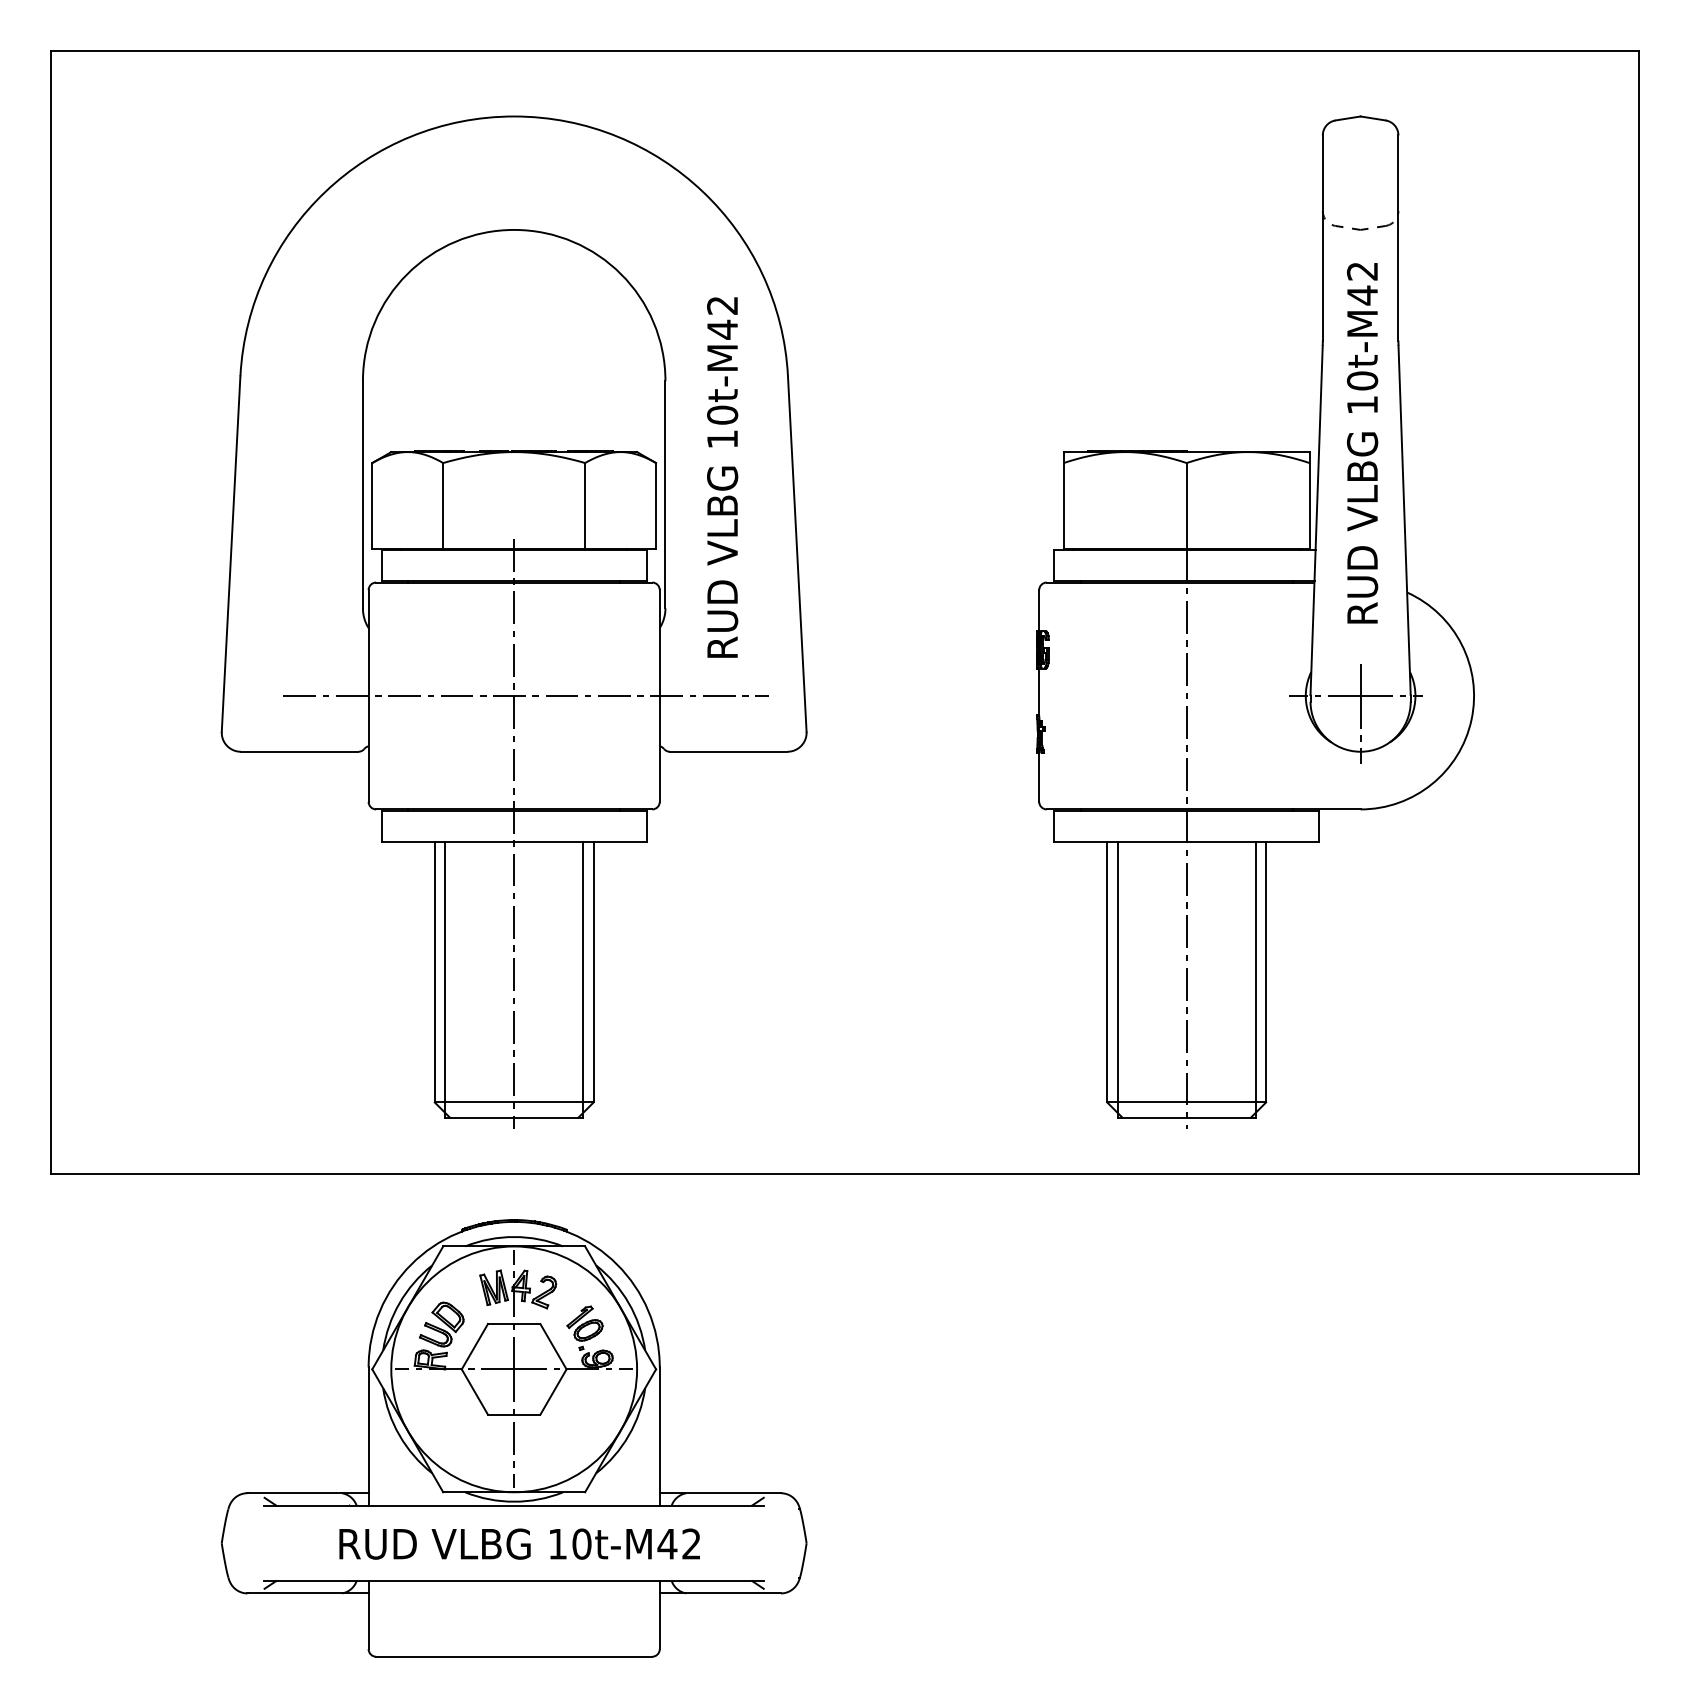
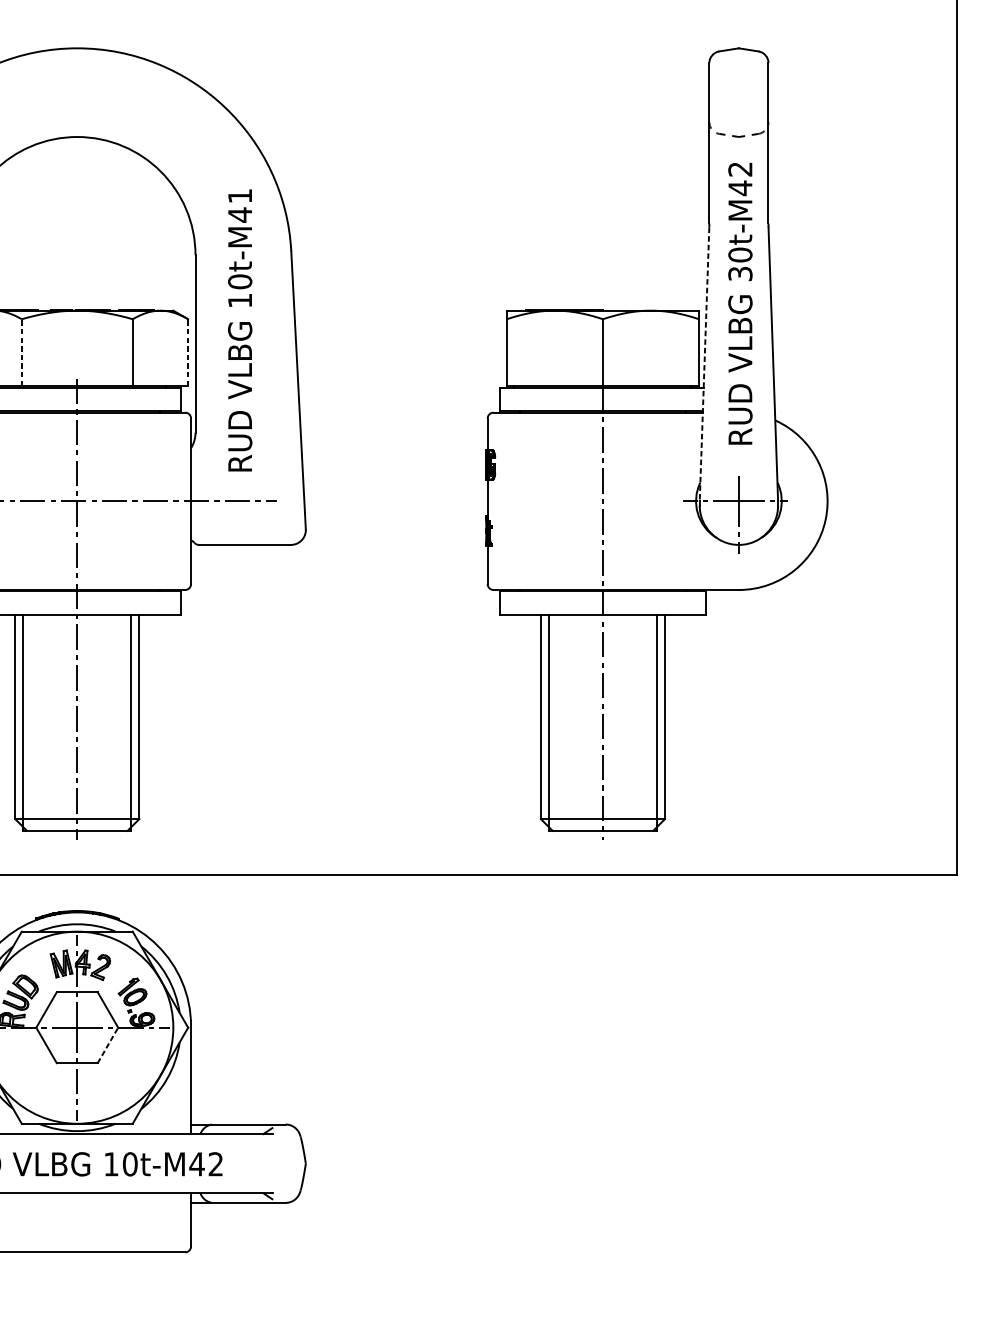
text: (722, 305) -> (240, 196), 10t-M42 -> 10t-M41
text: (1362, 405) -> (740, 274), 10t-M42 -> 30t-M42
line: (443, 505) -> (22, 352), solid -> dashed
line: (656, 505) -> (188, 352), solid -> dashed
line: (1316, 520) -> (704, 364), solid -> dashed
line: (553, 1391) -> (107, 1045), solid -> dashed

